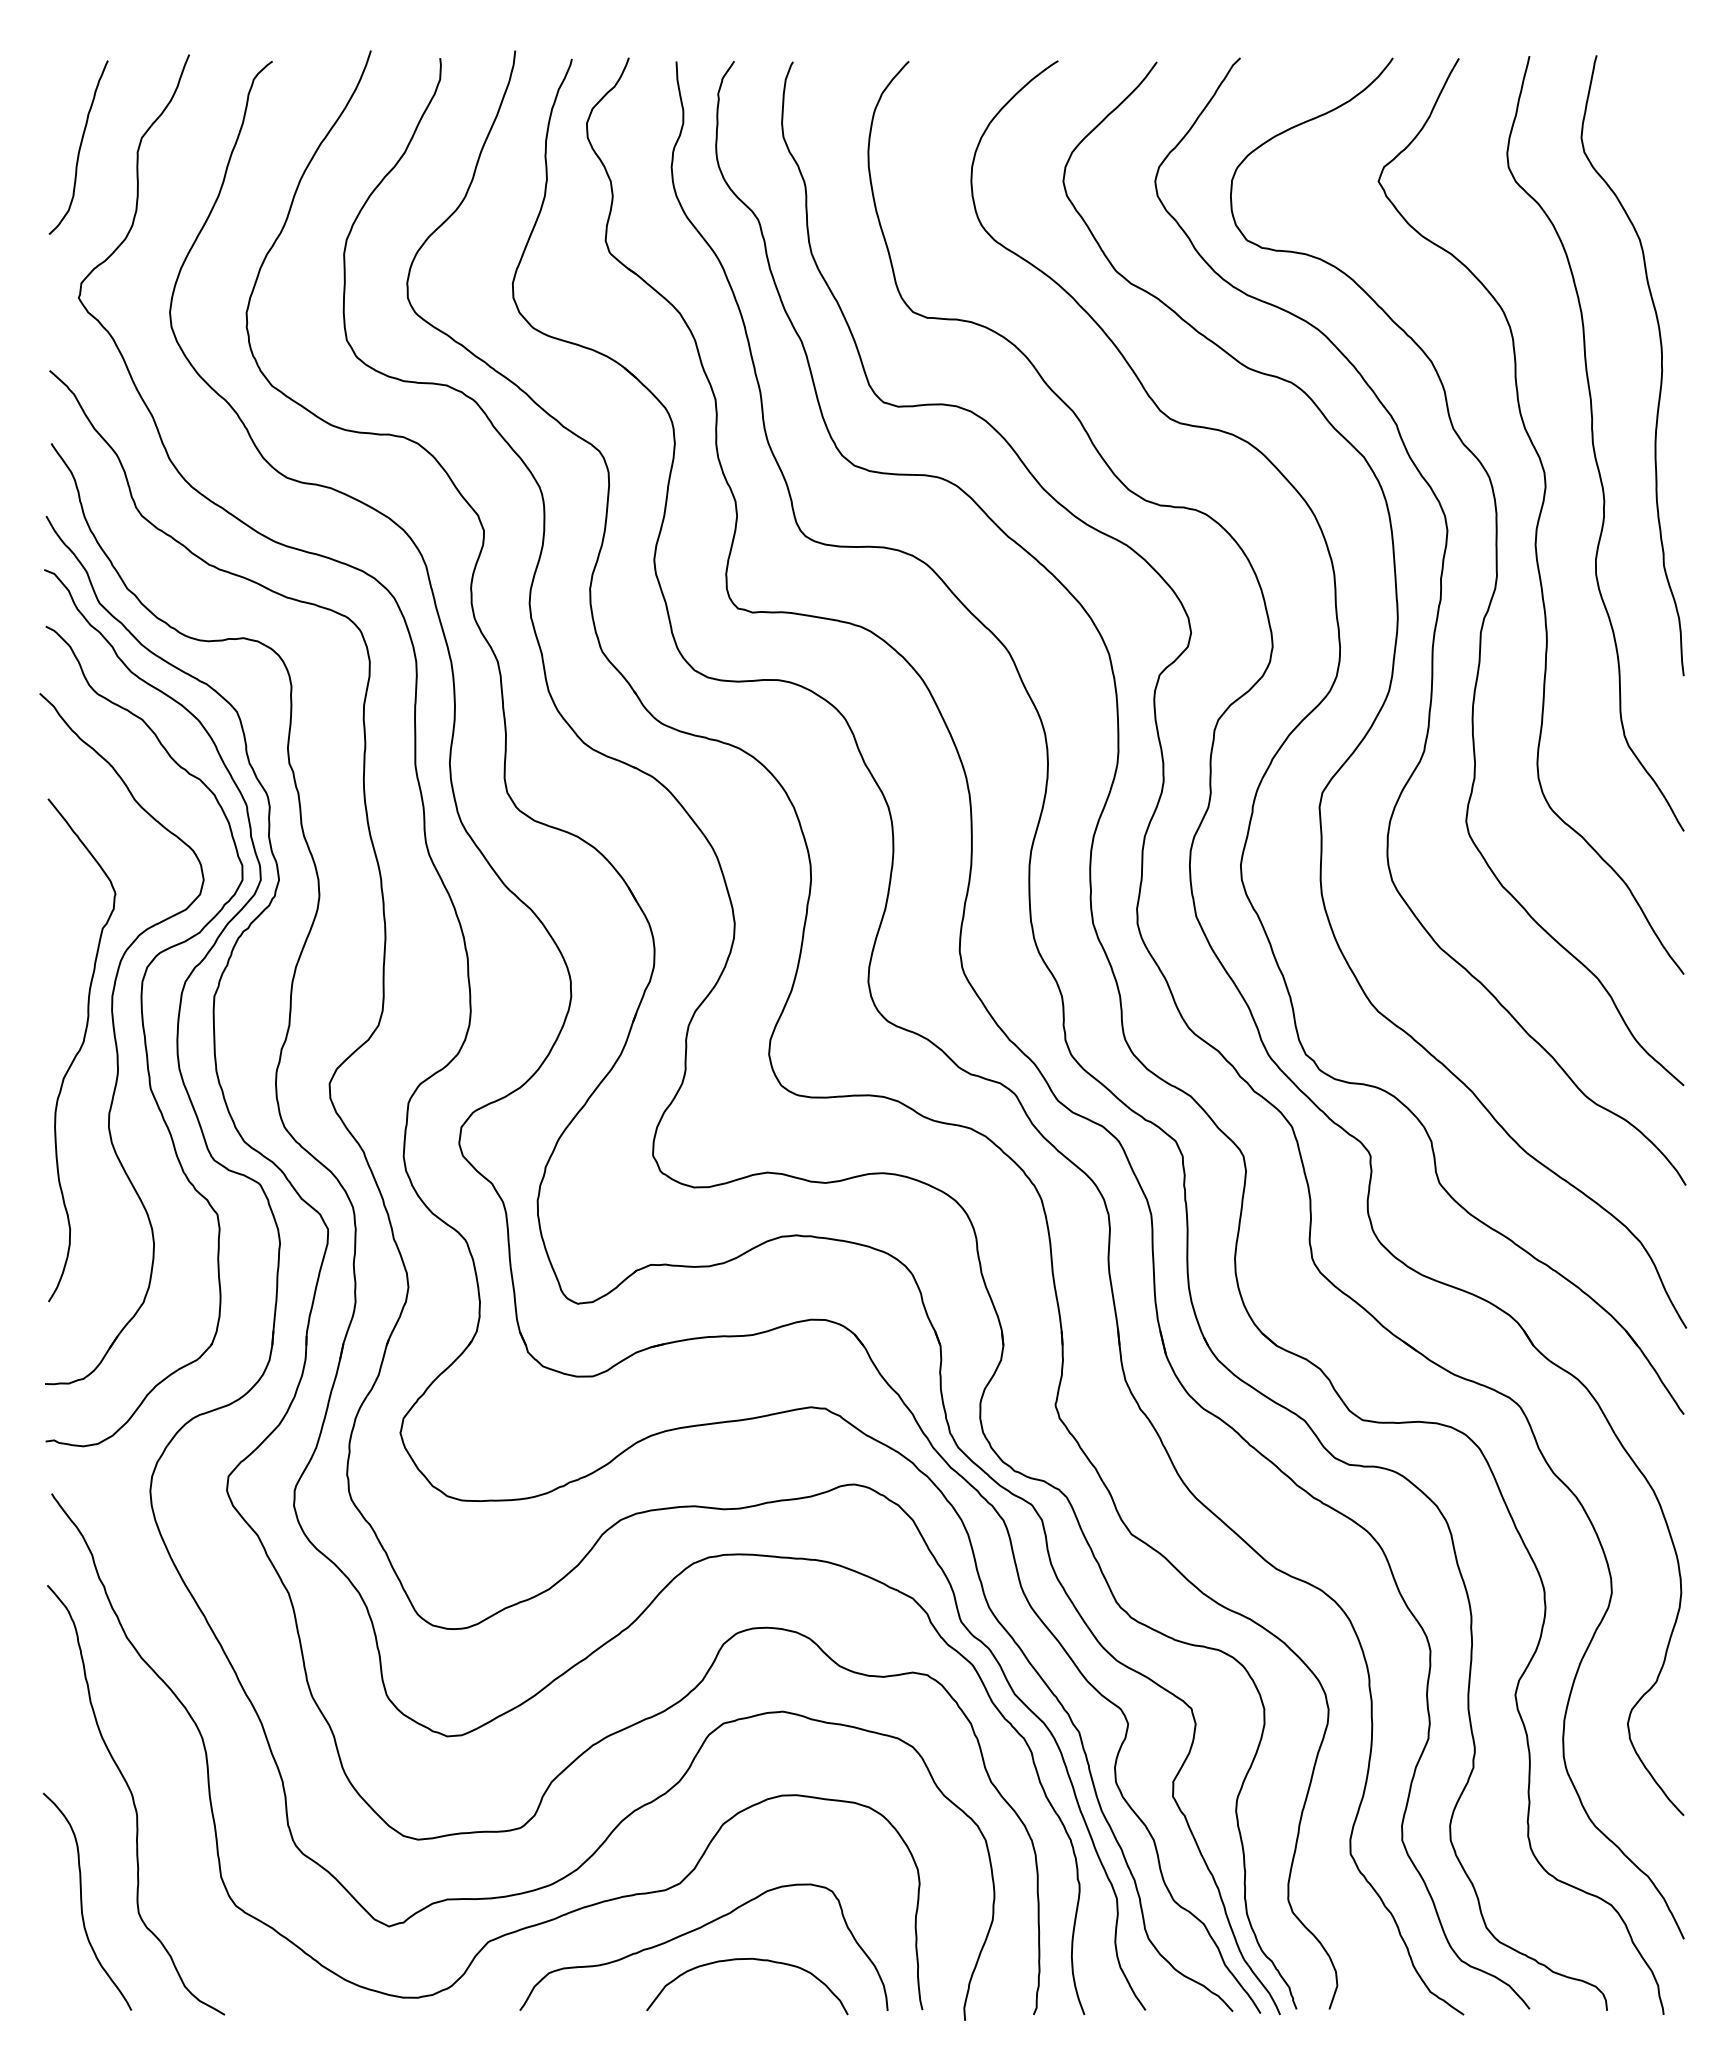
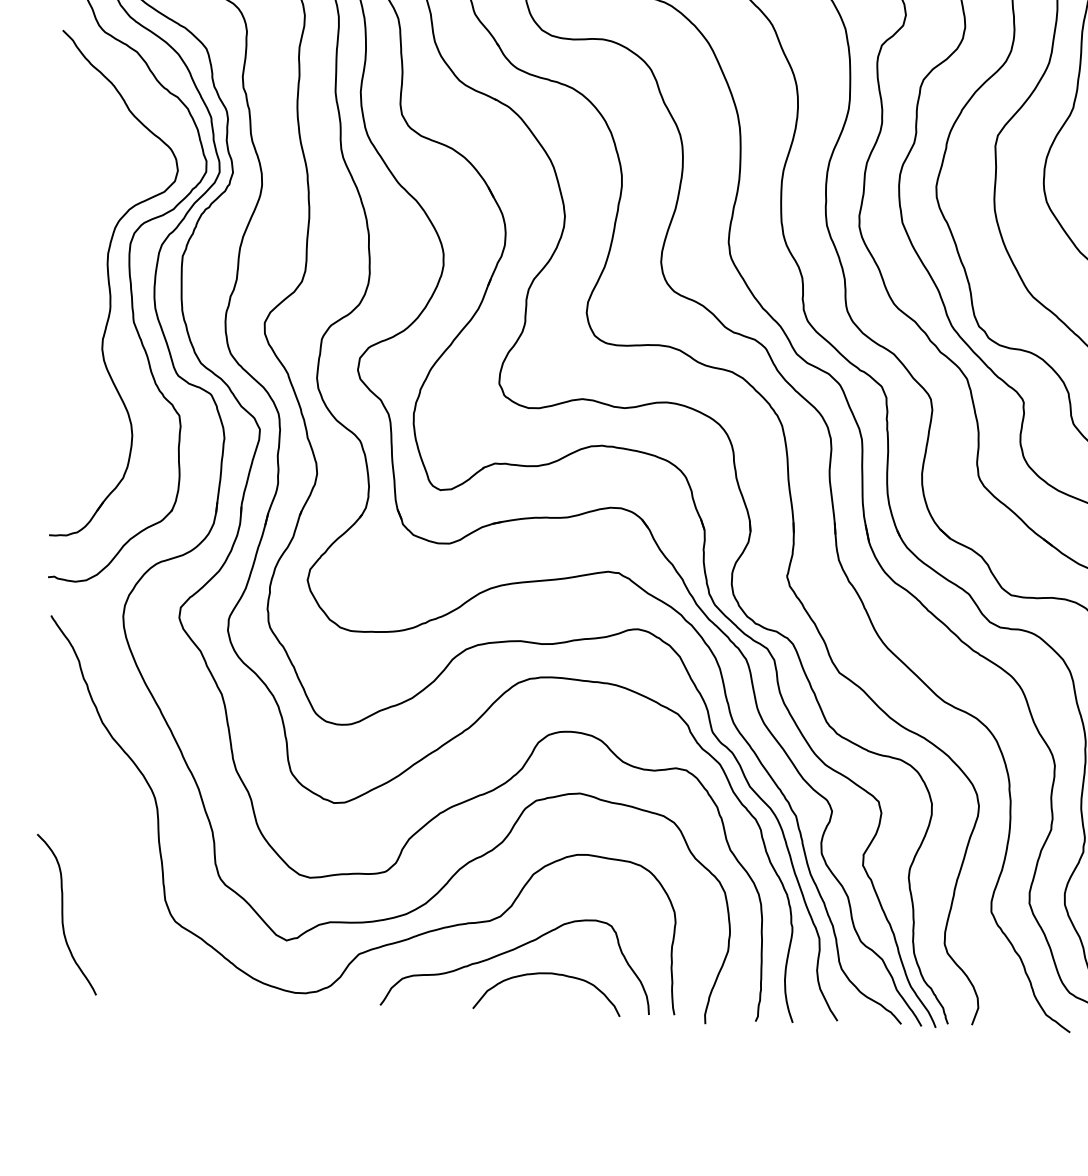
curve: (81, 1049) -> (84, 291), removed
curve: (134, 1800) -> (103, 841), removed

